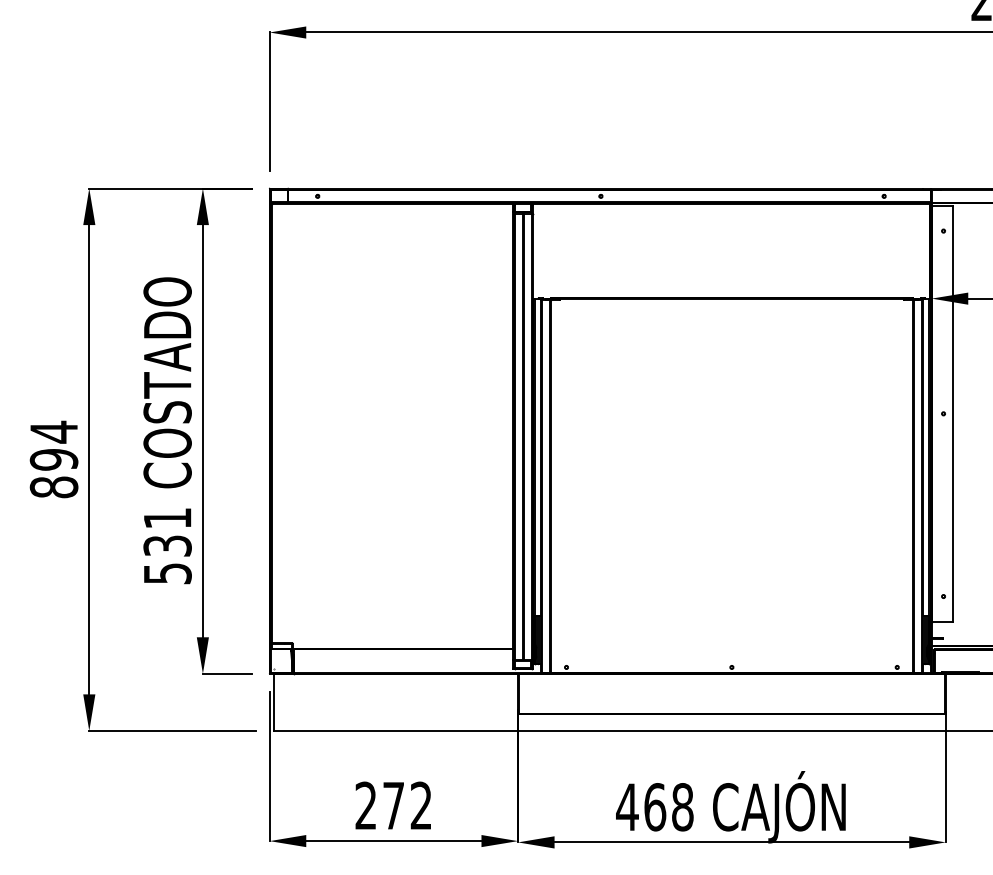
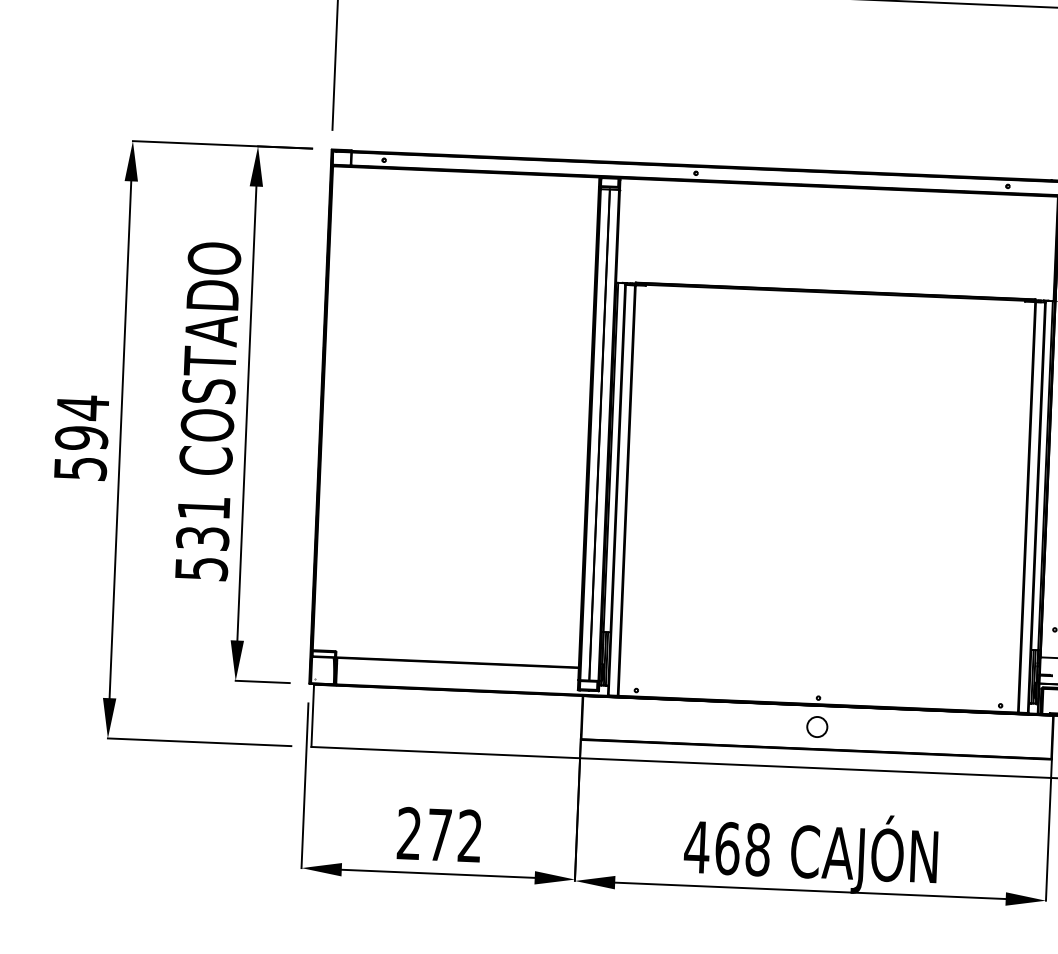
text: (53, 487) -> (79, 468), 894 -> 594
circle: (731, 693) -> (816, 726), added

